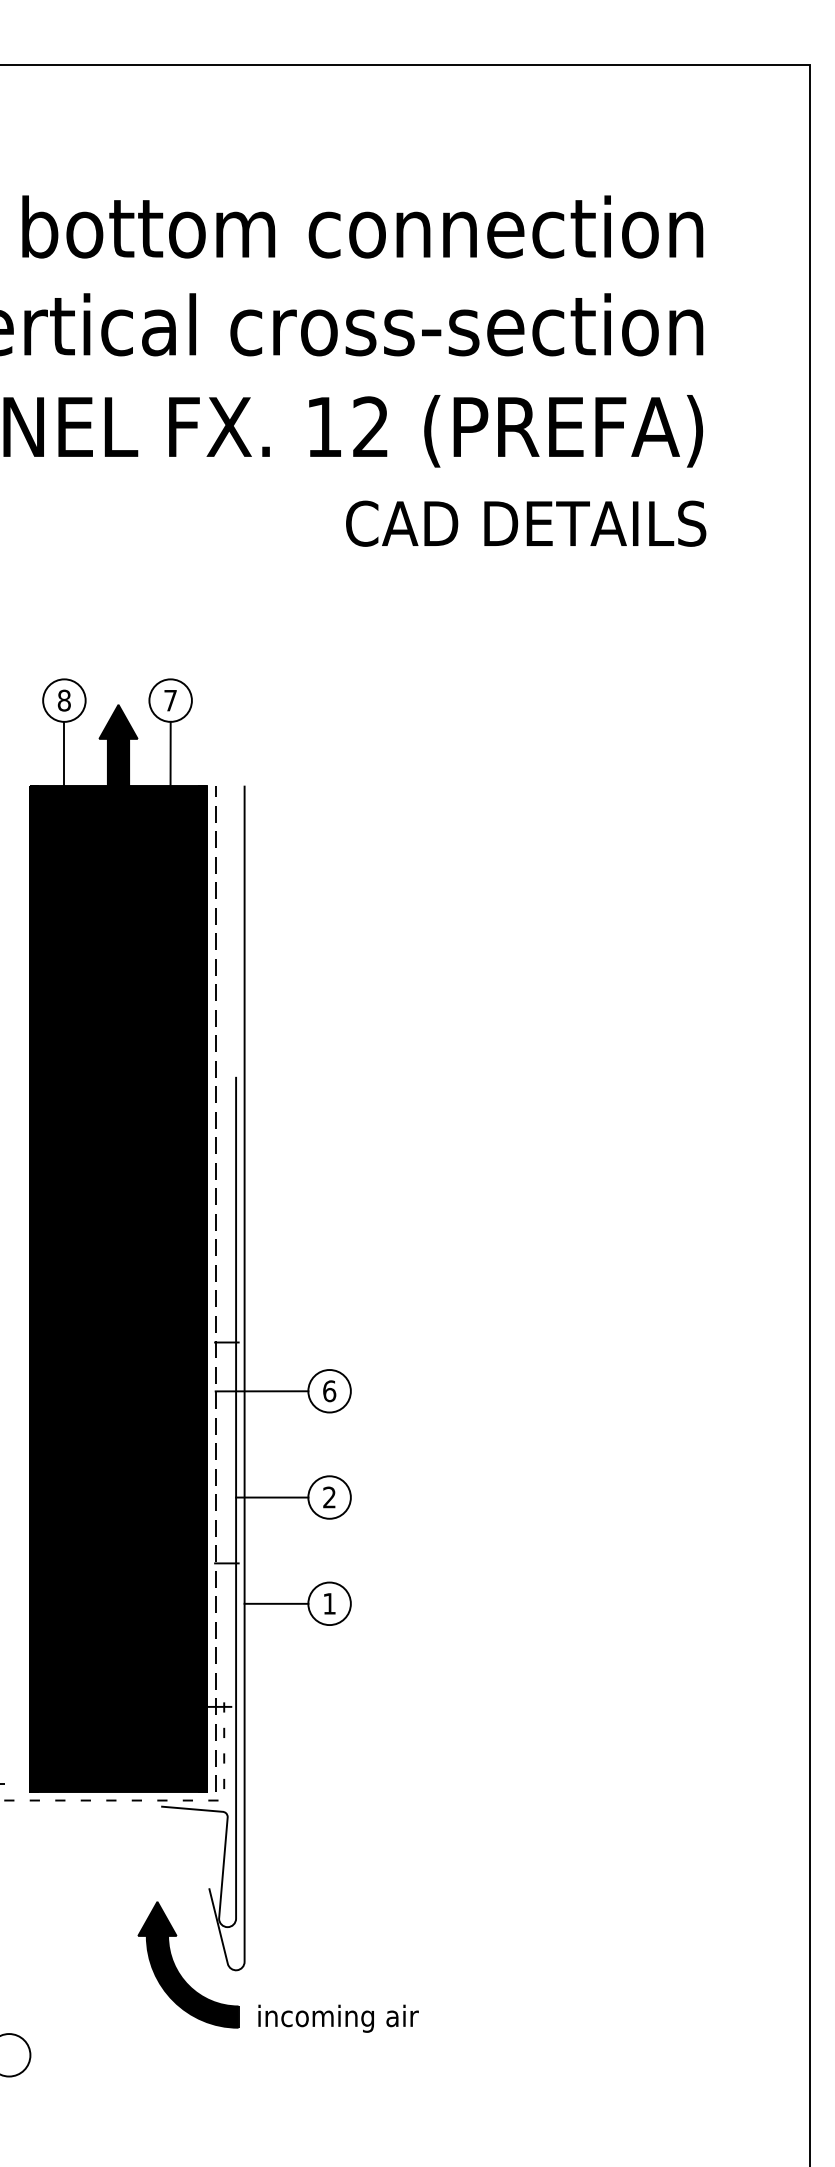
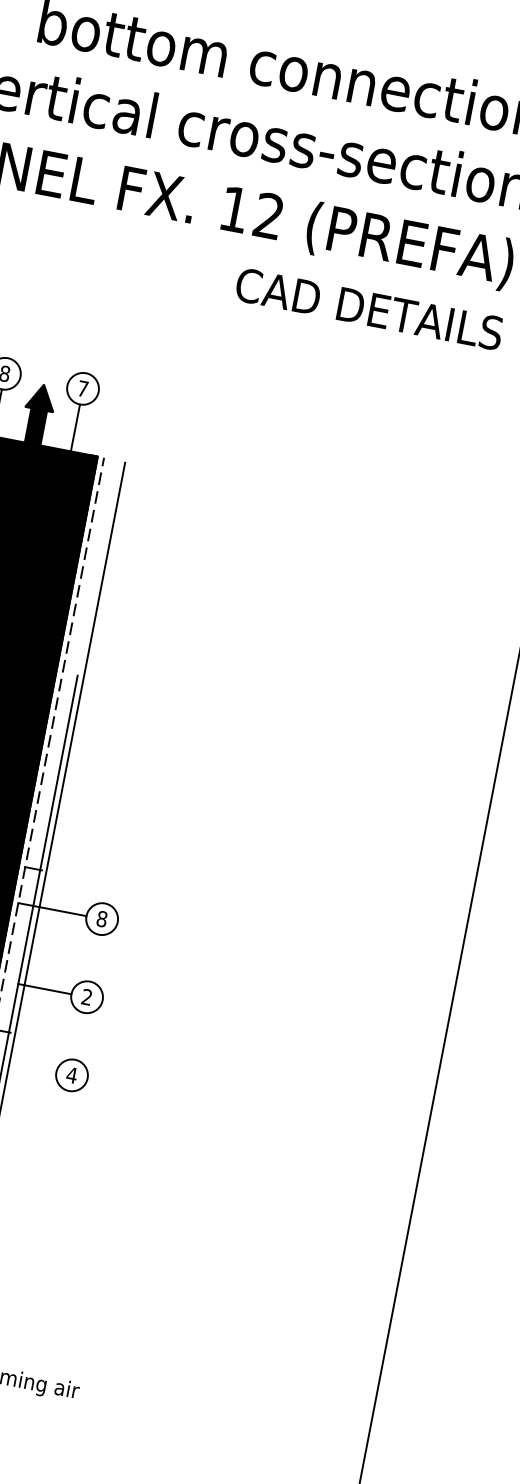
text: (329, 1391) -> (101, 919), 6 -> 8
line: (276, 1603) -> (33, 1067), removed
text: (329, 1603) -> (71, 1075), 1 -> 4

